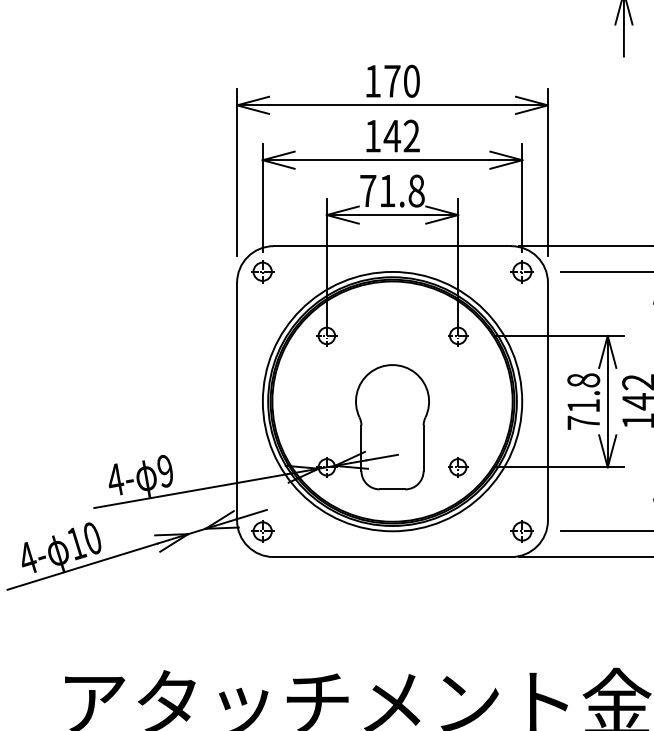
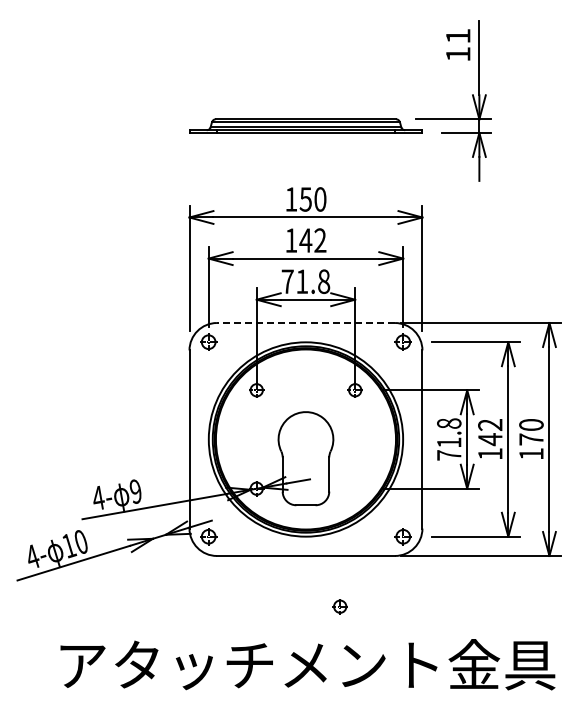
text: (391, 81) -> (305, 199), 170 -> 150
line: (391, 246) -> (305, 323), solid -> dashed
part: (457, 467) -> (339, 606), moved

